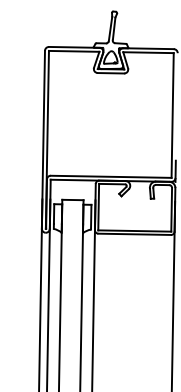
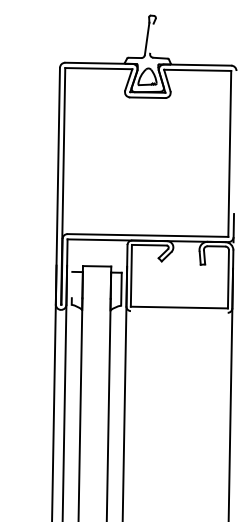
line: (113, 27) -> (151, 37), removed
line: (53, 213) -> (71, 284), removed
line: (134, 233) -> (178, 311), removed

